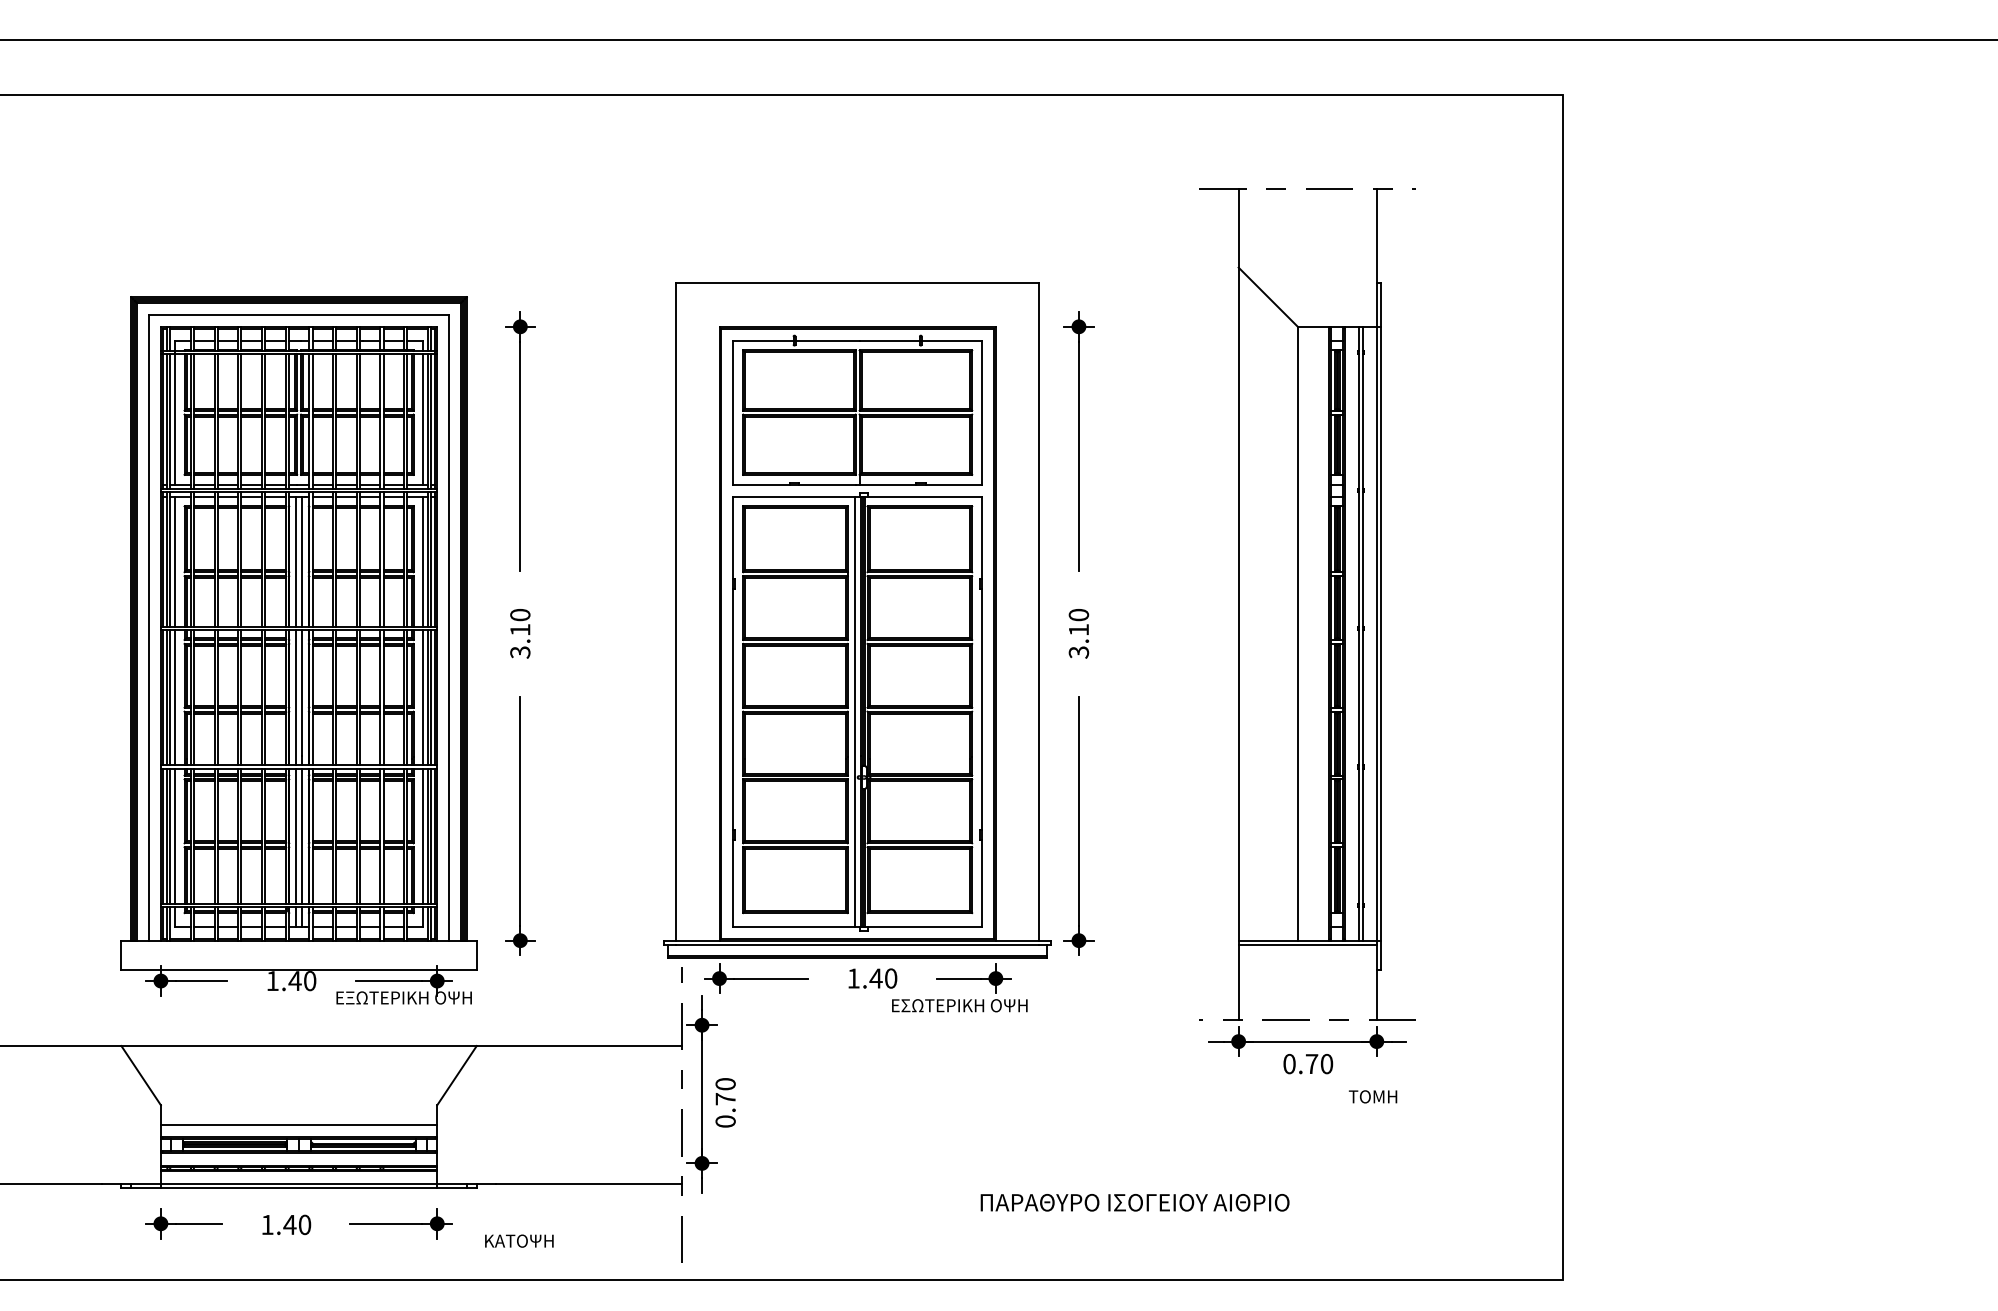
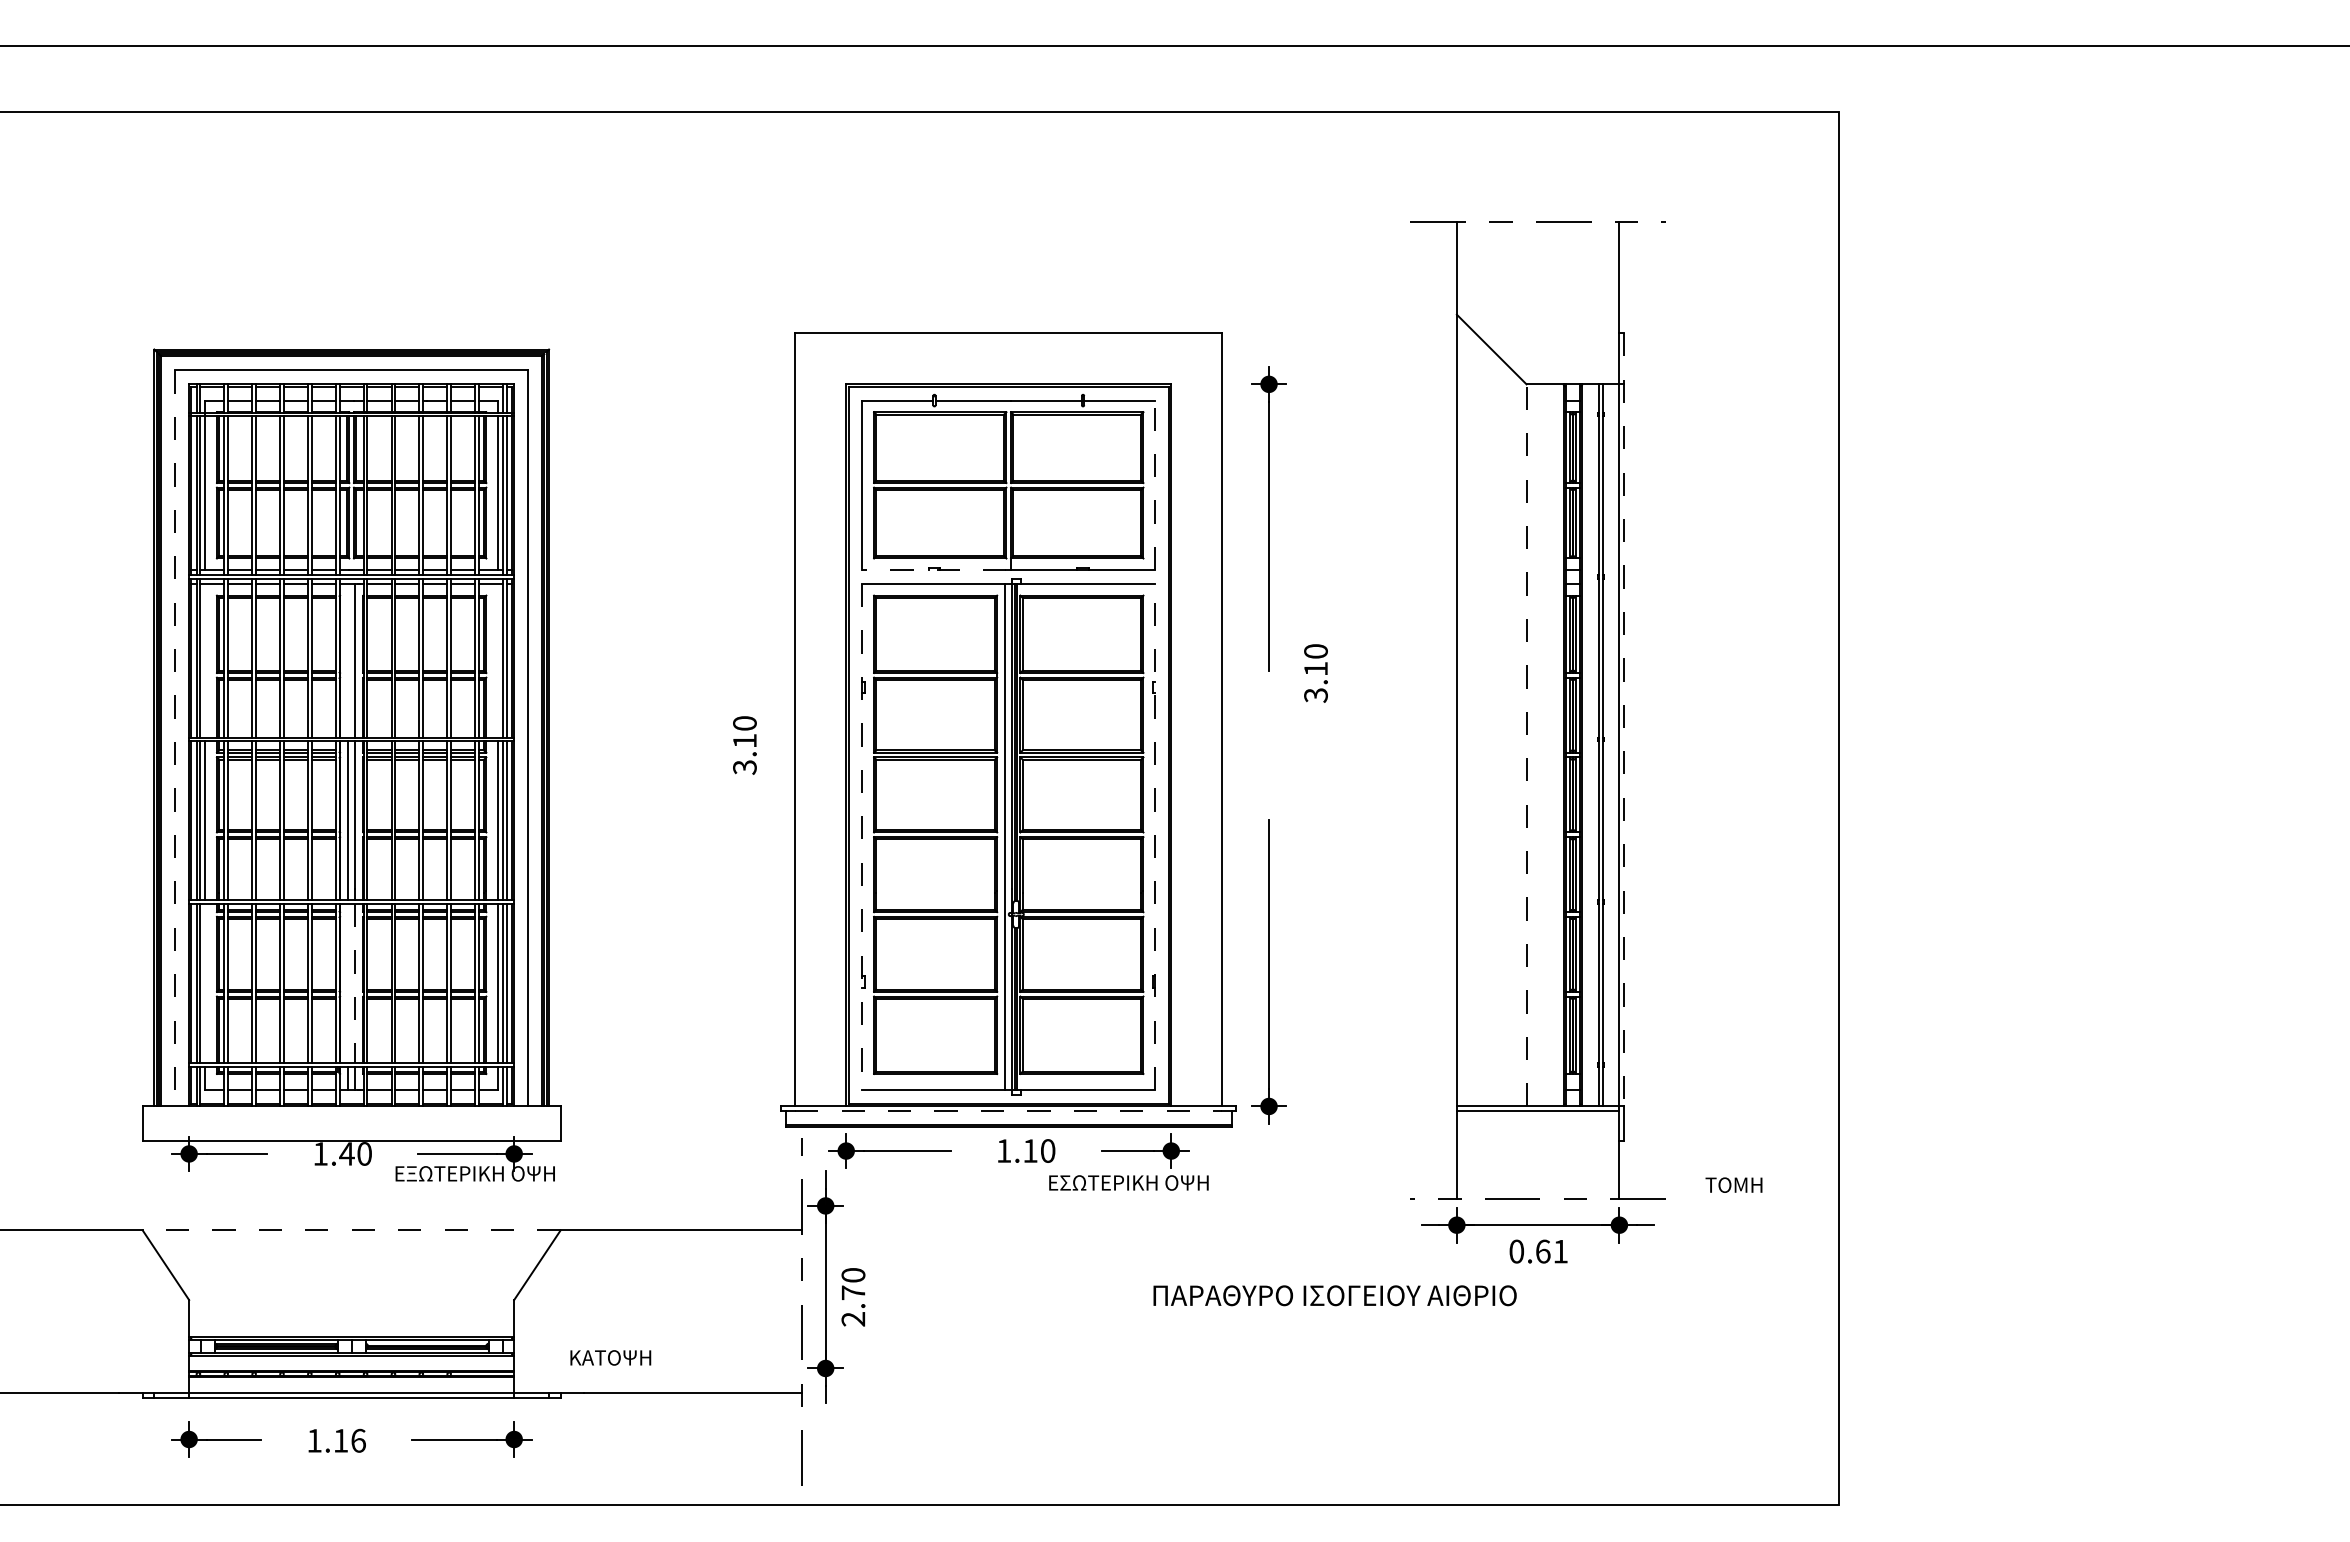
line: (982, 412) -> (1155, 485), solid -> dashed
part: (519, 440) -> (611, 518), removed
line: (794, 485) -> (934, 570), solid -> dashed
line: (174, 561) -> (205, 660), removed
line: (296, 561) -> (348, 660), removed
line: (423, 561) -> (497, 660), removed
line: (1381, 611) -> (1624, 719), solid -> dashed
line: (149, 627) -> (175, 738), solid -> dashed
line: (1297, 632) -> (1526, 744), solid -> dashed
text: (519, 633) -> (744, 745), moved
text: (1078, 633) -> (1315, 673), moved
line: (982, 711) -> (1155, 836), solid -> dashed
line: (733, 712) -> (862, 837), solid -> dashed
part: (519, 825) -> (611, 971), removed
line: (174, 835) -> (205, 982), removed
line: (296, 835) -> (348, 982), removed
line: (302, 836) -> (355, 983), solid -> dashed
line: (857, 944) -> (1008, 1111), solid -> dashed
text: (876, 978) -> (1030, 1150), 1.40 -> 1.10
line: (298, 1046) -> (351, 1230), solid -> dashed
text: (1319, 1063) -> (1551, 1251), 0.70 -> 0.61
text: (1372, 1096) -> (1733, 1184), moved
text: (725, 1121) -> (853, 1319), 0.70 -> 2.70
line: (298, 1125) -> (351, 1323), removed
text: (1134, 1202) -> (1334, 1295), moved
text: (297, 1224) -> (349, 1440), 1.40 -> 1.16
text: (519, 1240) -> (610, 1357), moved

